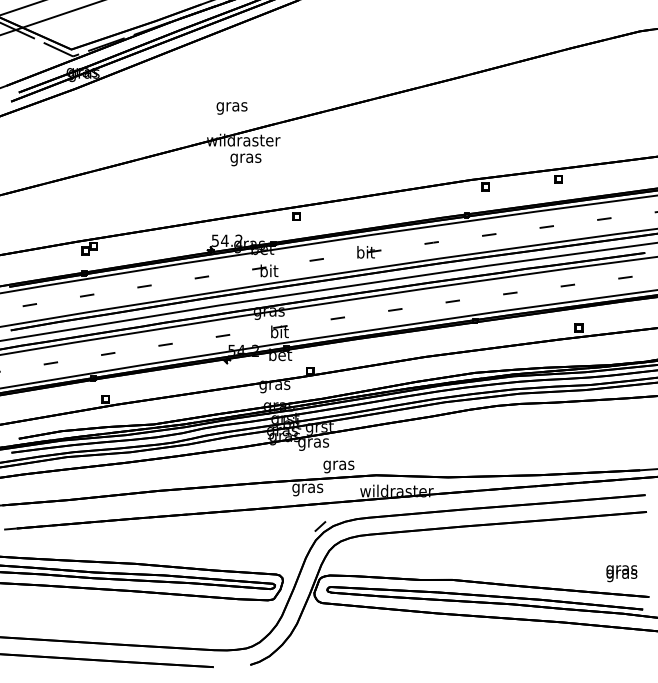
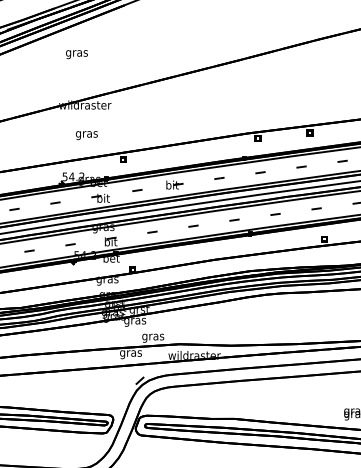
text: (231, 108) -> (76, 54), moved
text: (245, 159) -> (86, 135), moved

